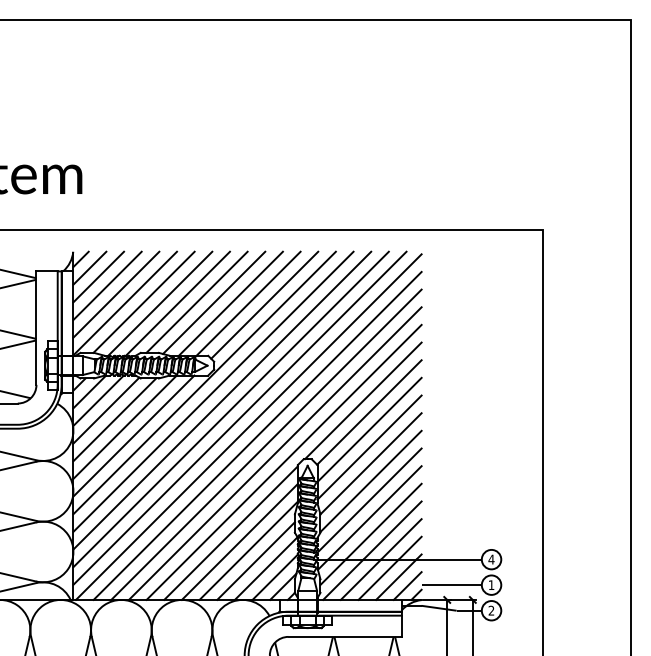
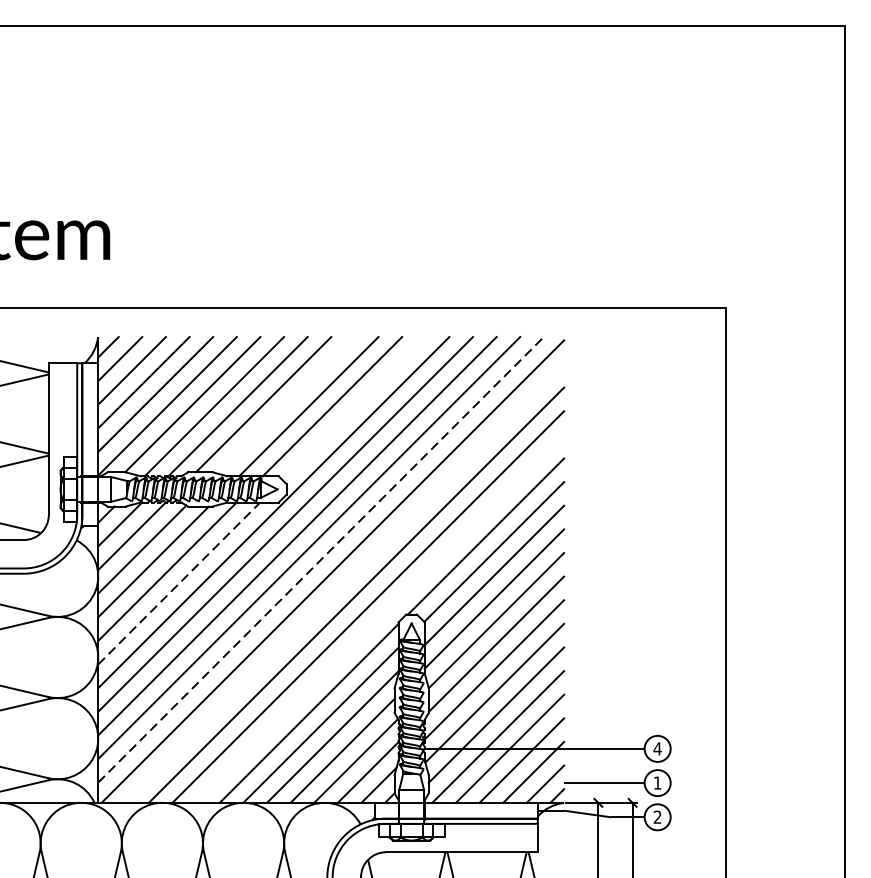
line: (214, 302) -> (286, 404), removed
line: (264, 304) -> (353, 407), removed
line: (239, 418) -> (320, 560), solid -> dashed
line: (257, 435) -> (344, 582), removed
line: (133, 436) -> (178, 584), solid -> dashed
line: (283, 461) -> (379, 617), removed

